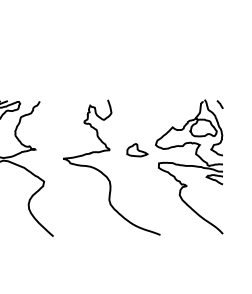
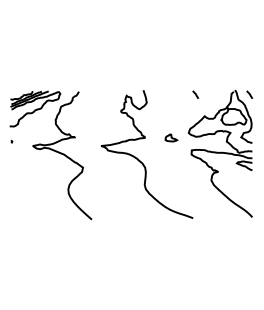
curve: (162, 104) -> (195, 94), added
part: (137, 149) -> (171, 137), size x0.6

